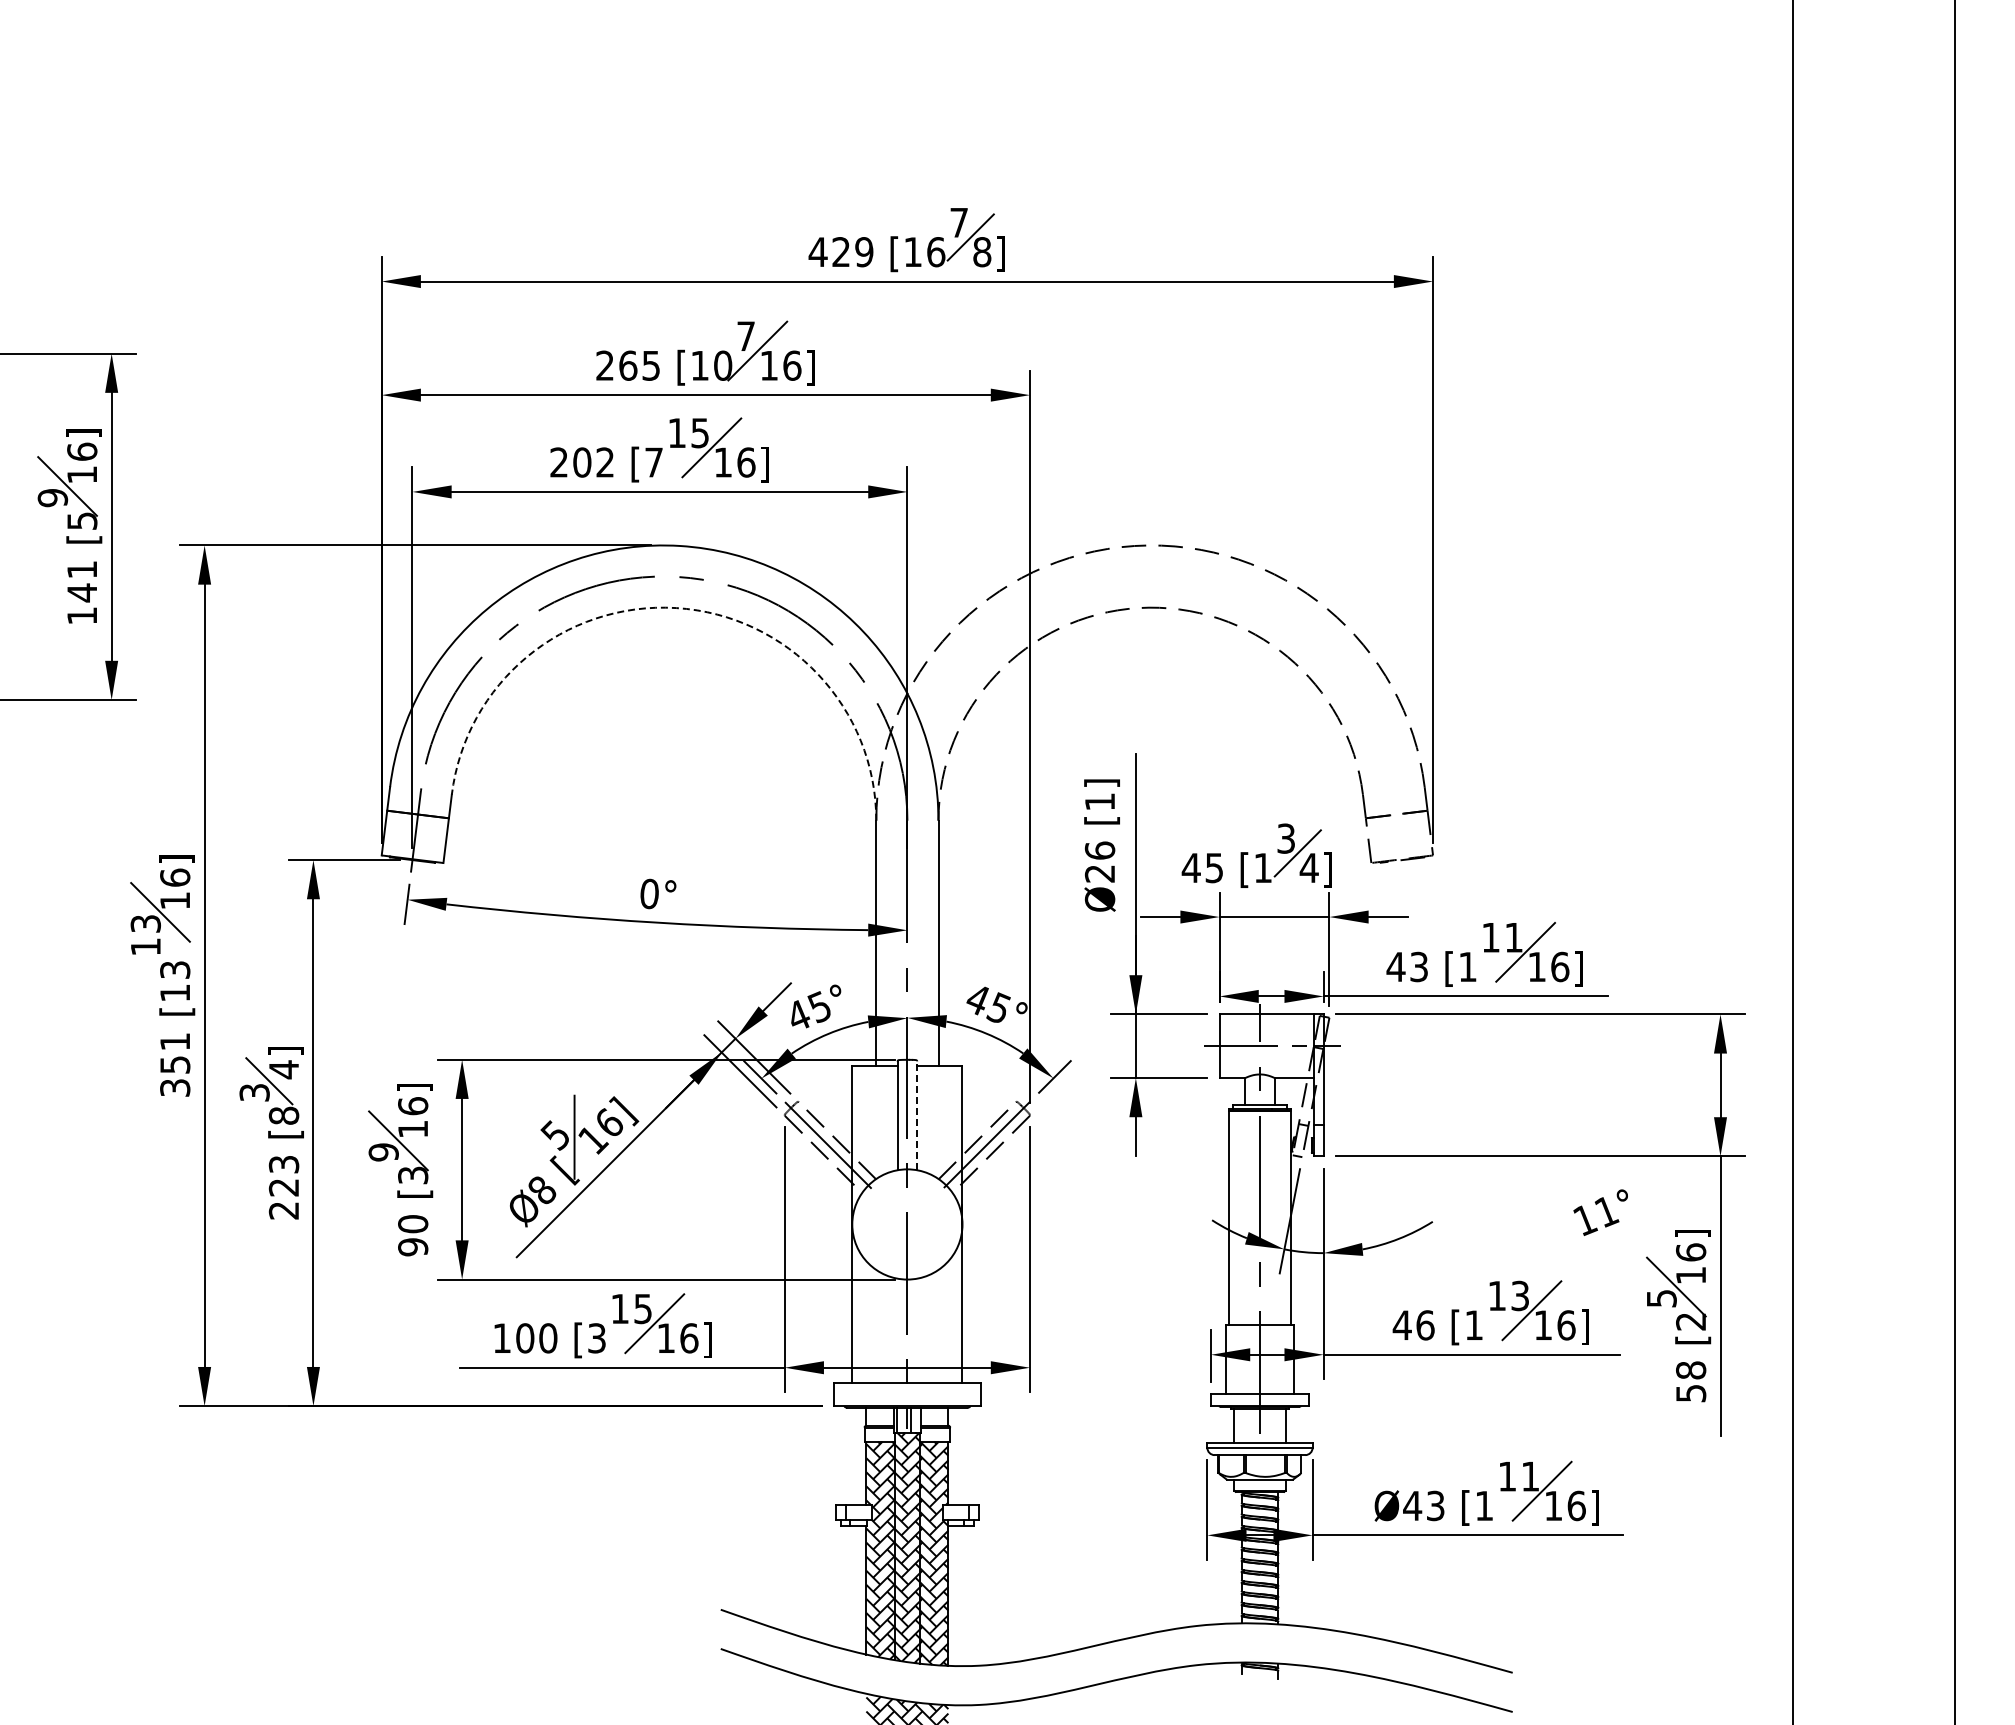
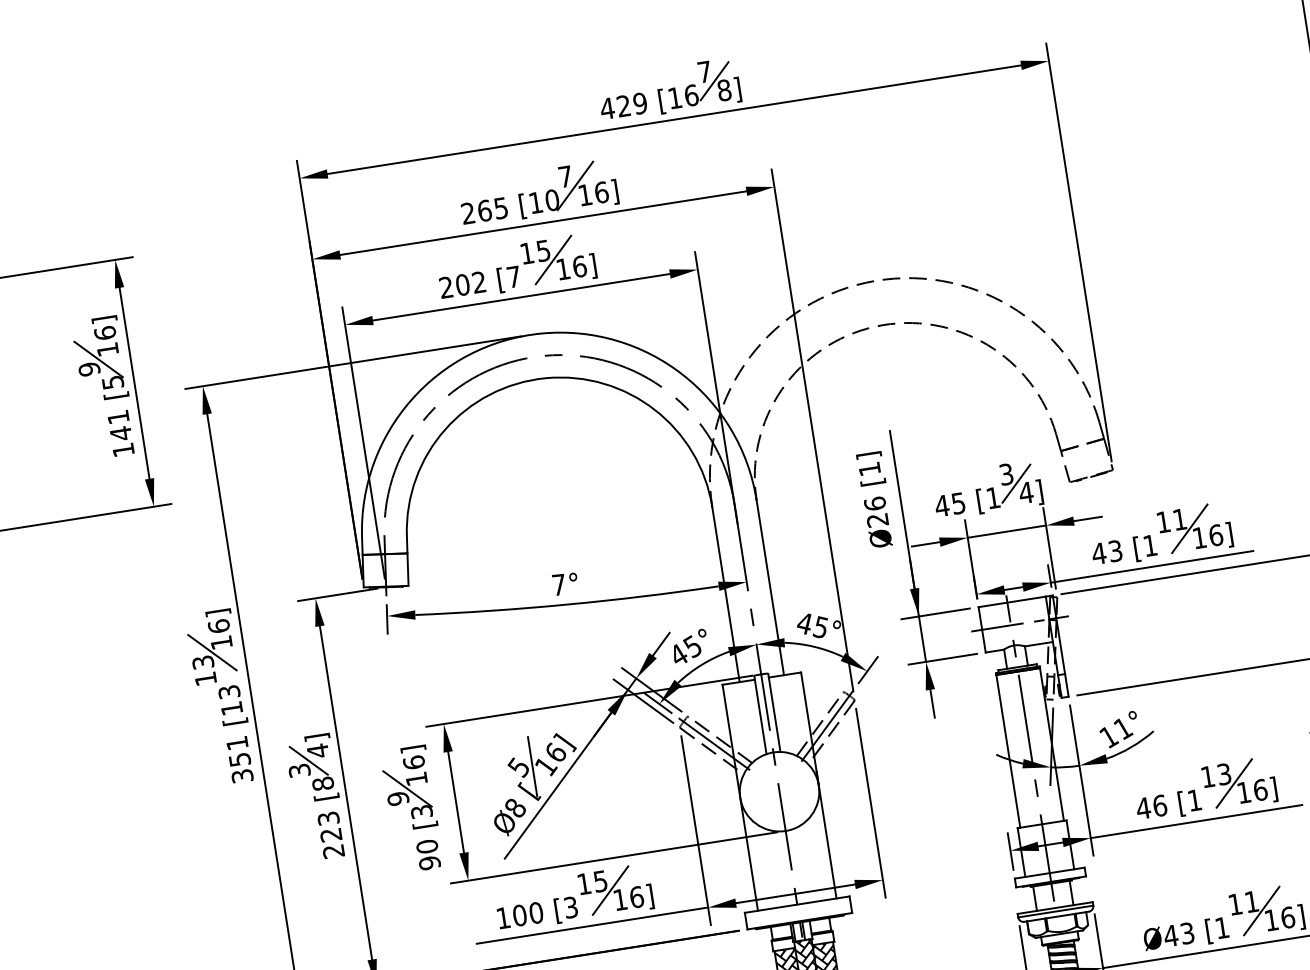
arc: (676, 608) -> (546, 378), dashed -> solid
text: (649, 893) -> (558, 584), 0° -> 7°
line: (917, 1115) -> (774, 712), dashed -> solid
text: (1600, 1212) -> (1118, 729), moved

